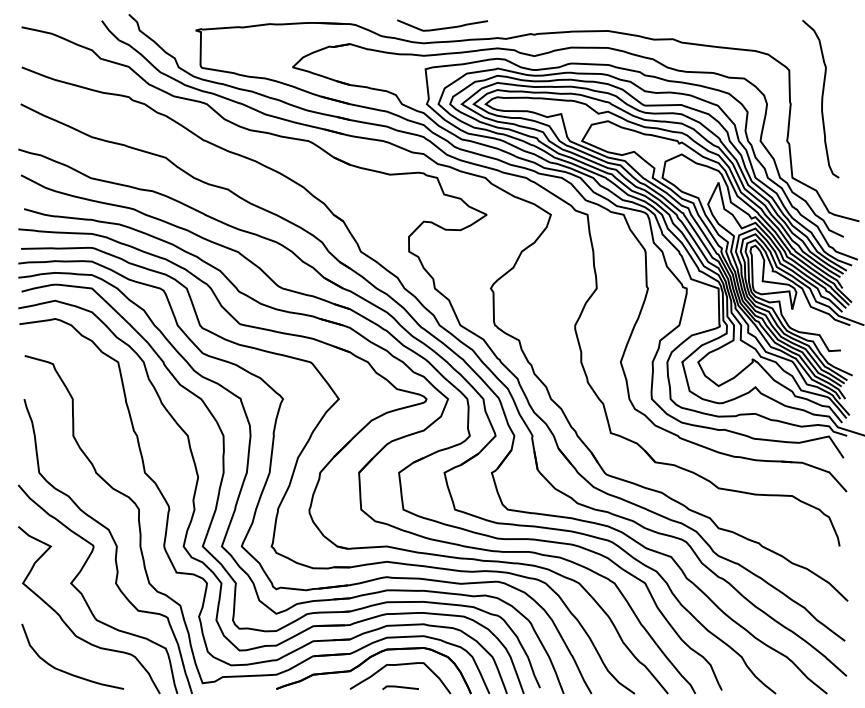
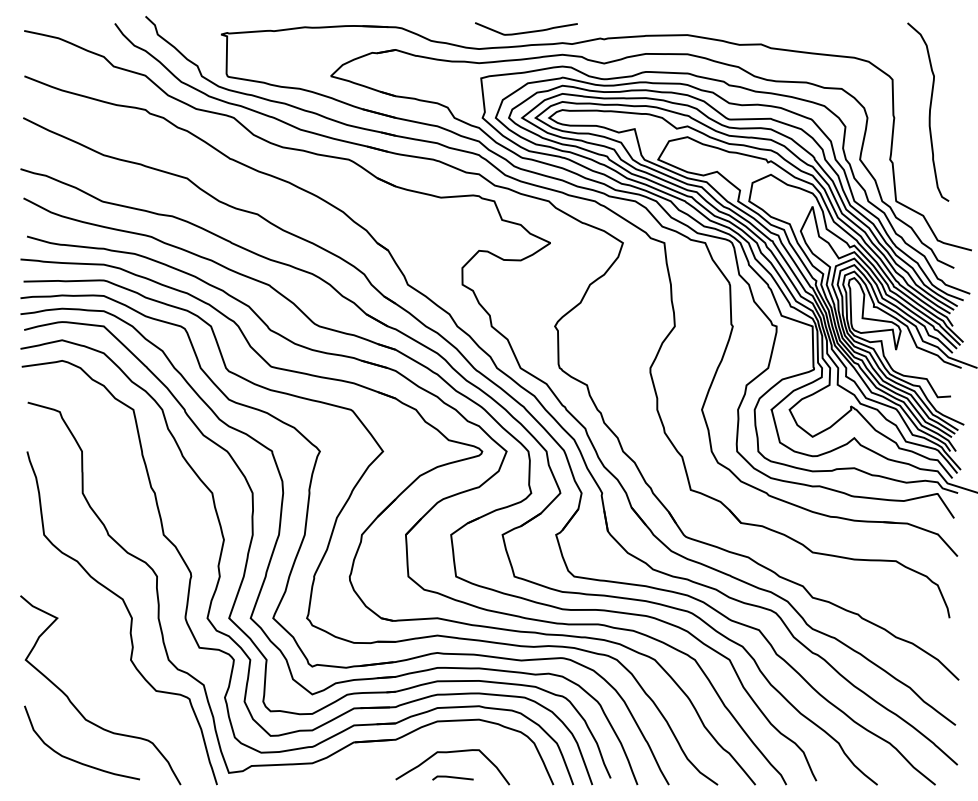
curve: (442, 27) -> (526, 31), moved
curve: (85, 598) -> (96, 677), removed
part: (367, 660) -> (415, 747), removed

